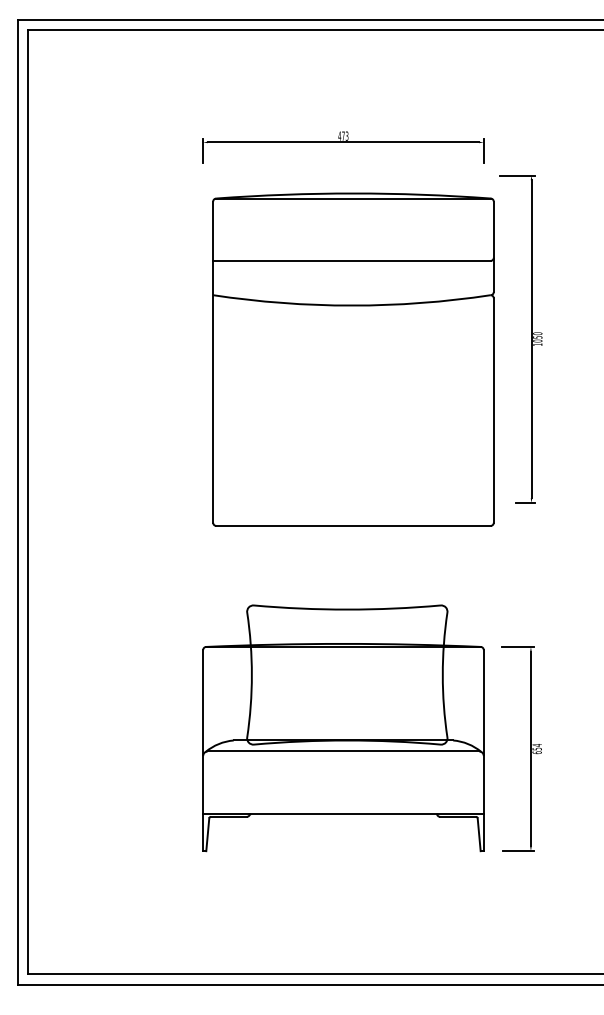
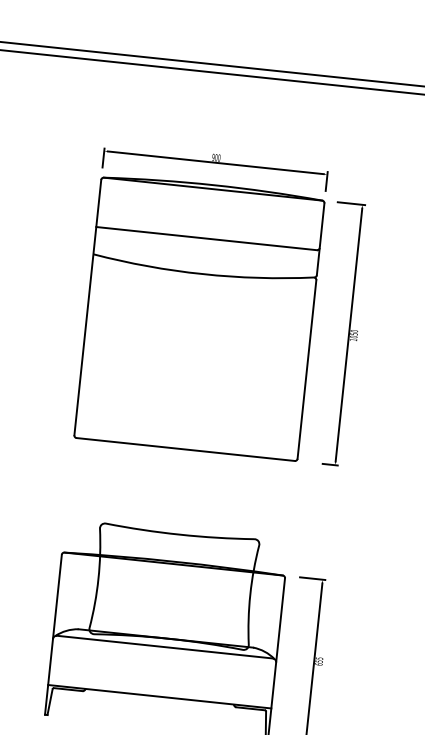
text: (343, 135) -> (216, 157), 473 -> 900
part: (353, 359) -> (199, 317), moved
text: (536, 745) -> (318, 658), 654 -> 655

